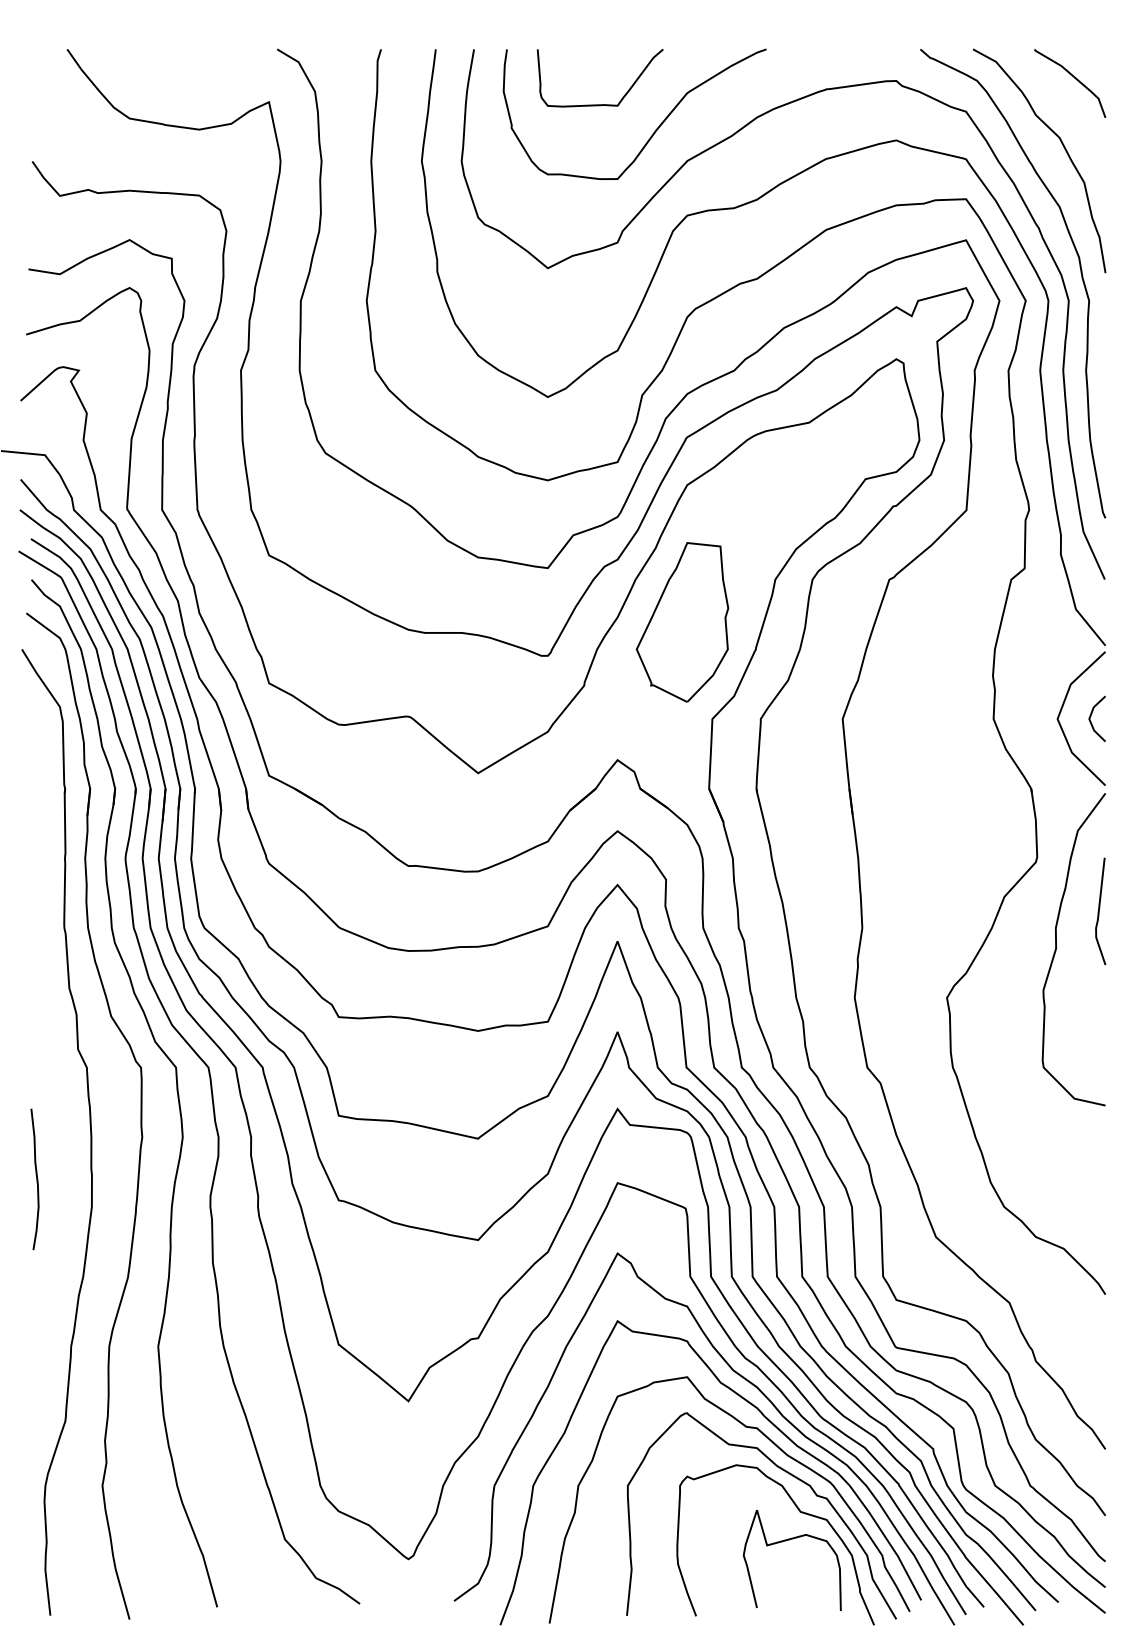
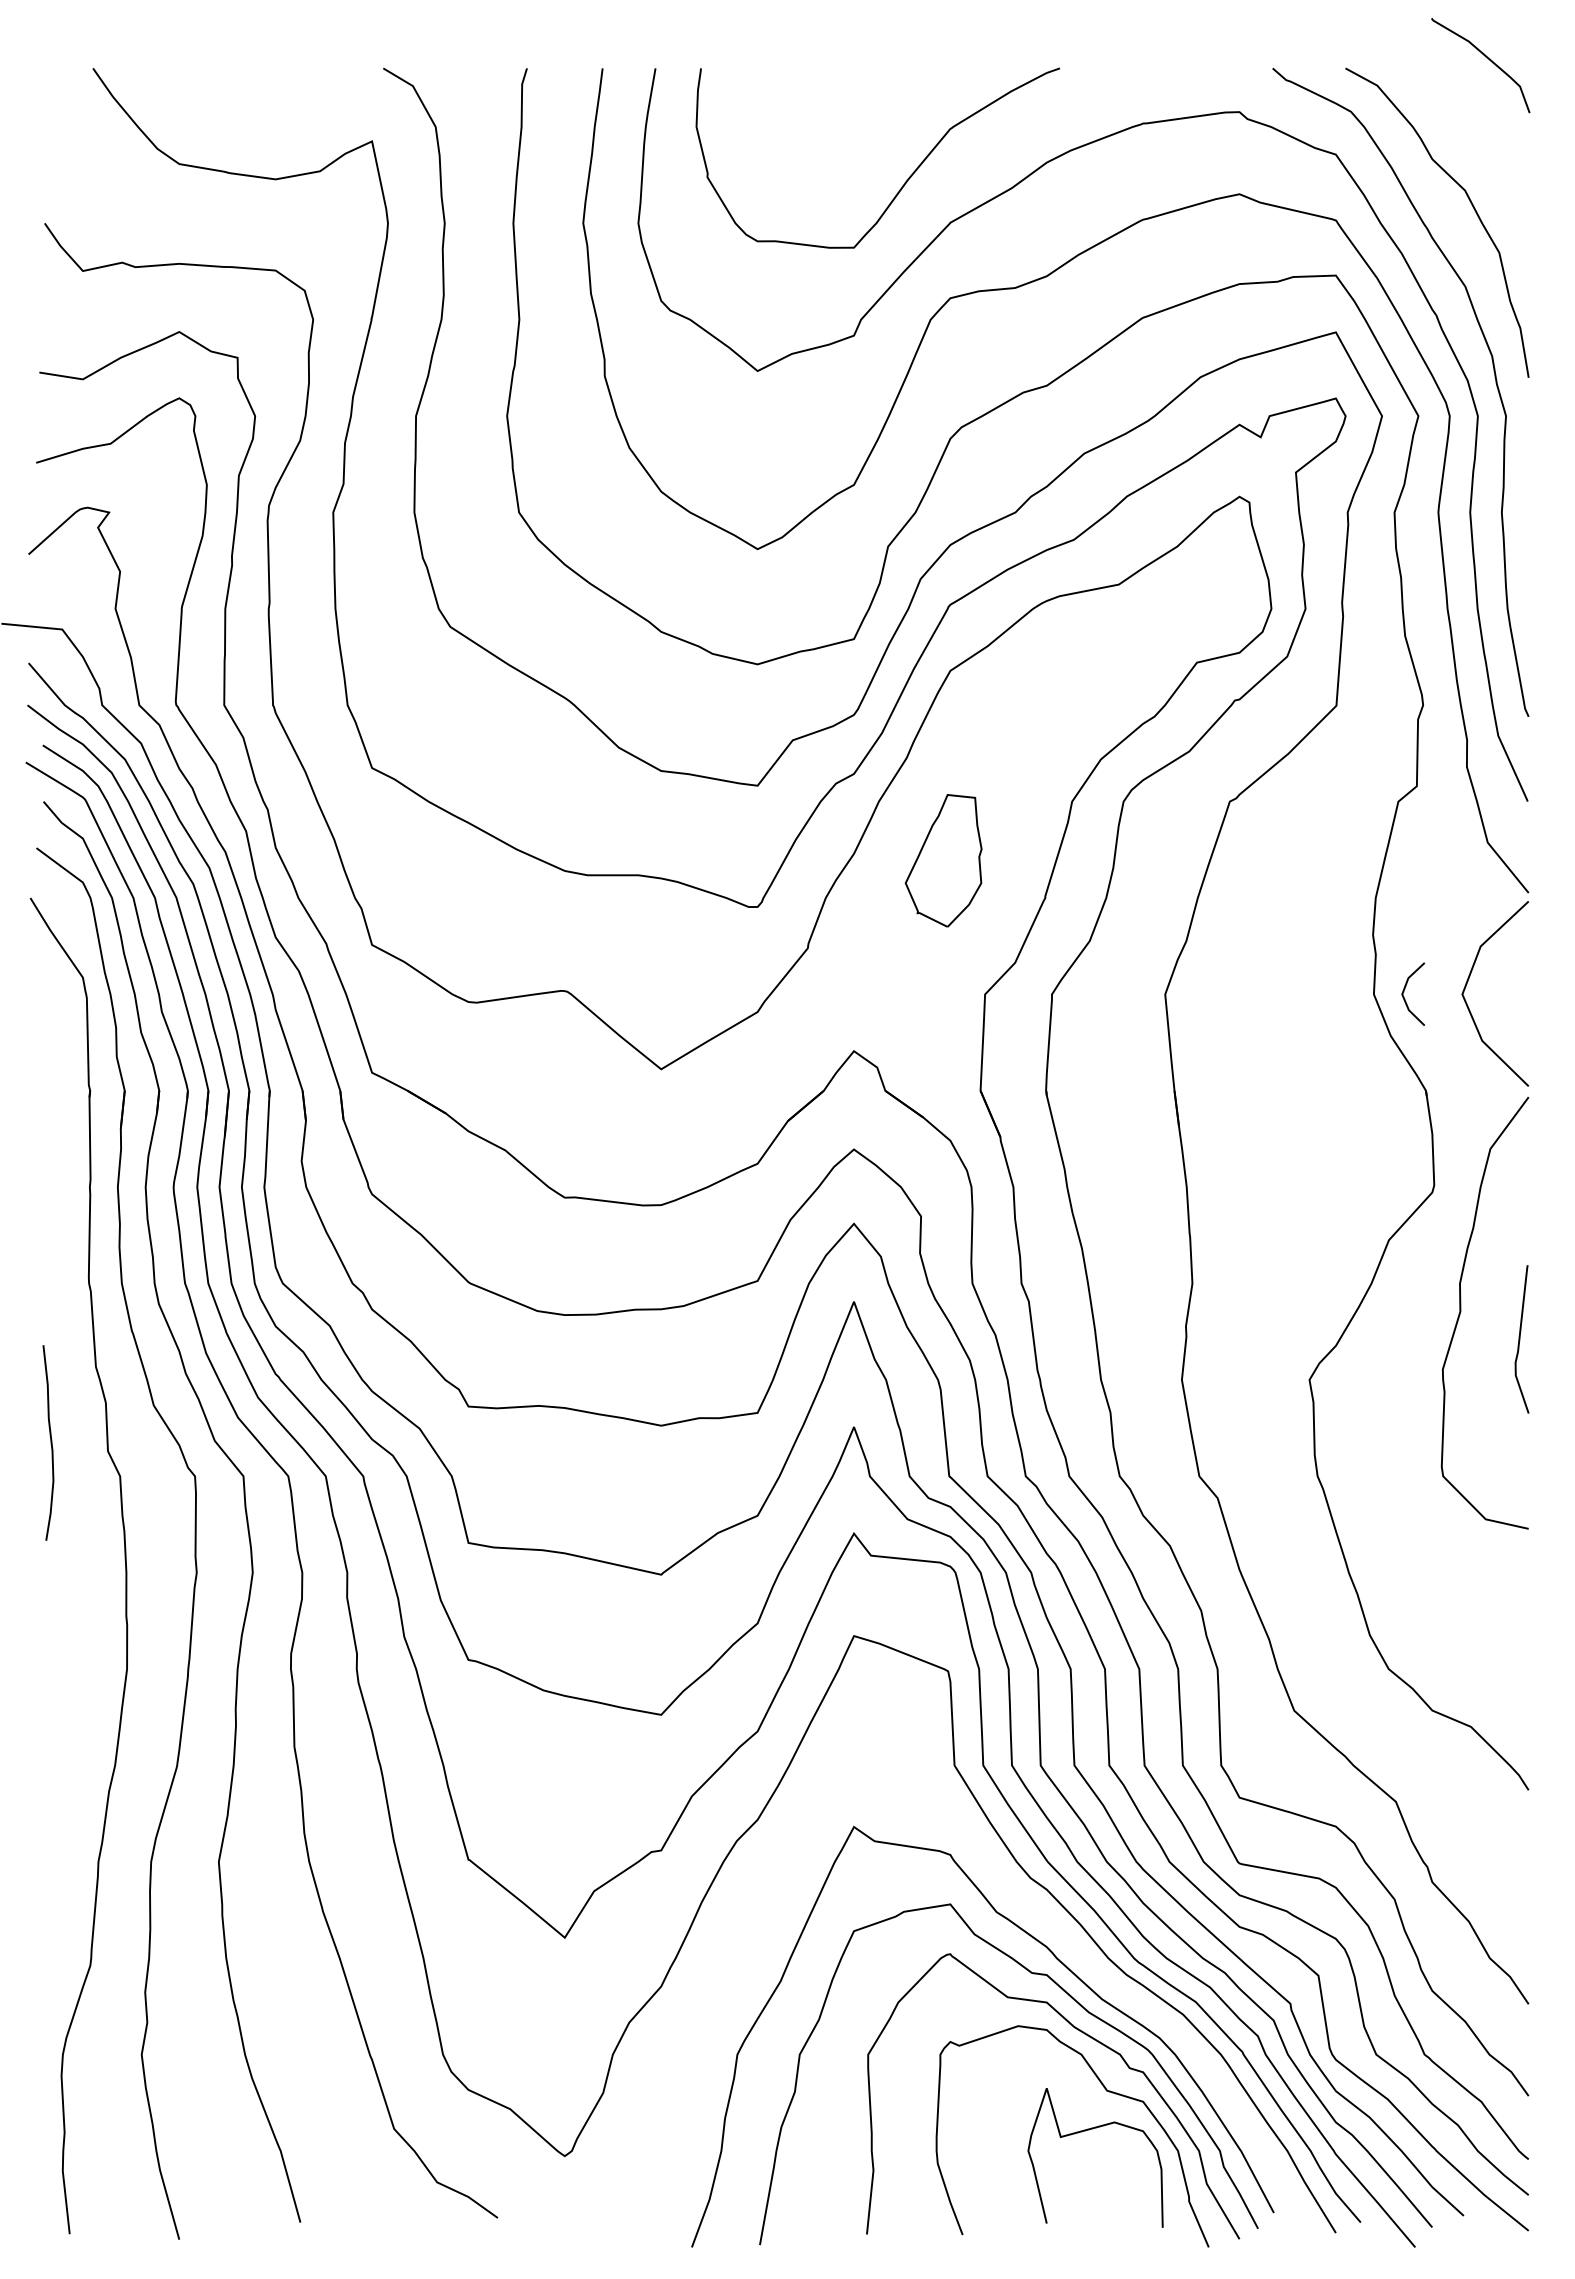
curve: (1073, 77) -> (1485, 57), moved
curve: (599, 104) -> (829, 144), removed
part: (682, 622) -> (943, 860), size x0.6
line: (1091, 715) -> (1405, 989), moved
curve: (1099, 911) -> (1520, 1339), moved
curve: (36, 1179) -> (50, 1442), moved
curve: (747, 1381) -> (1033, 1910), removed

